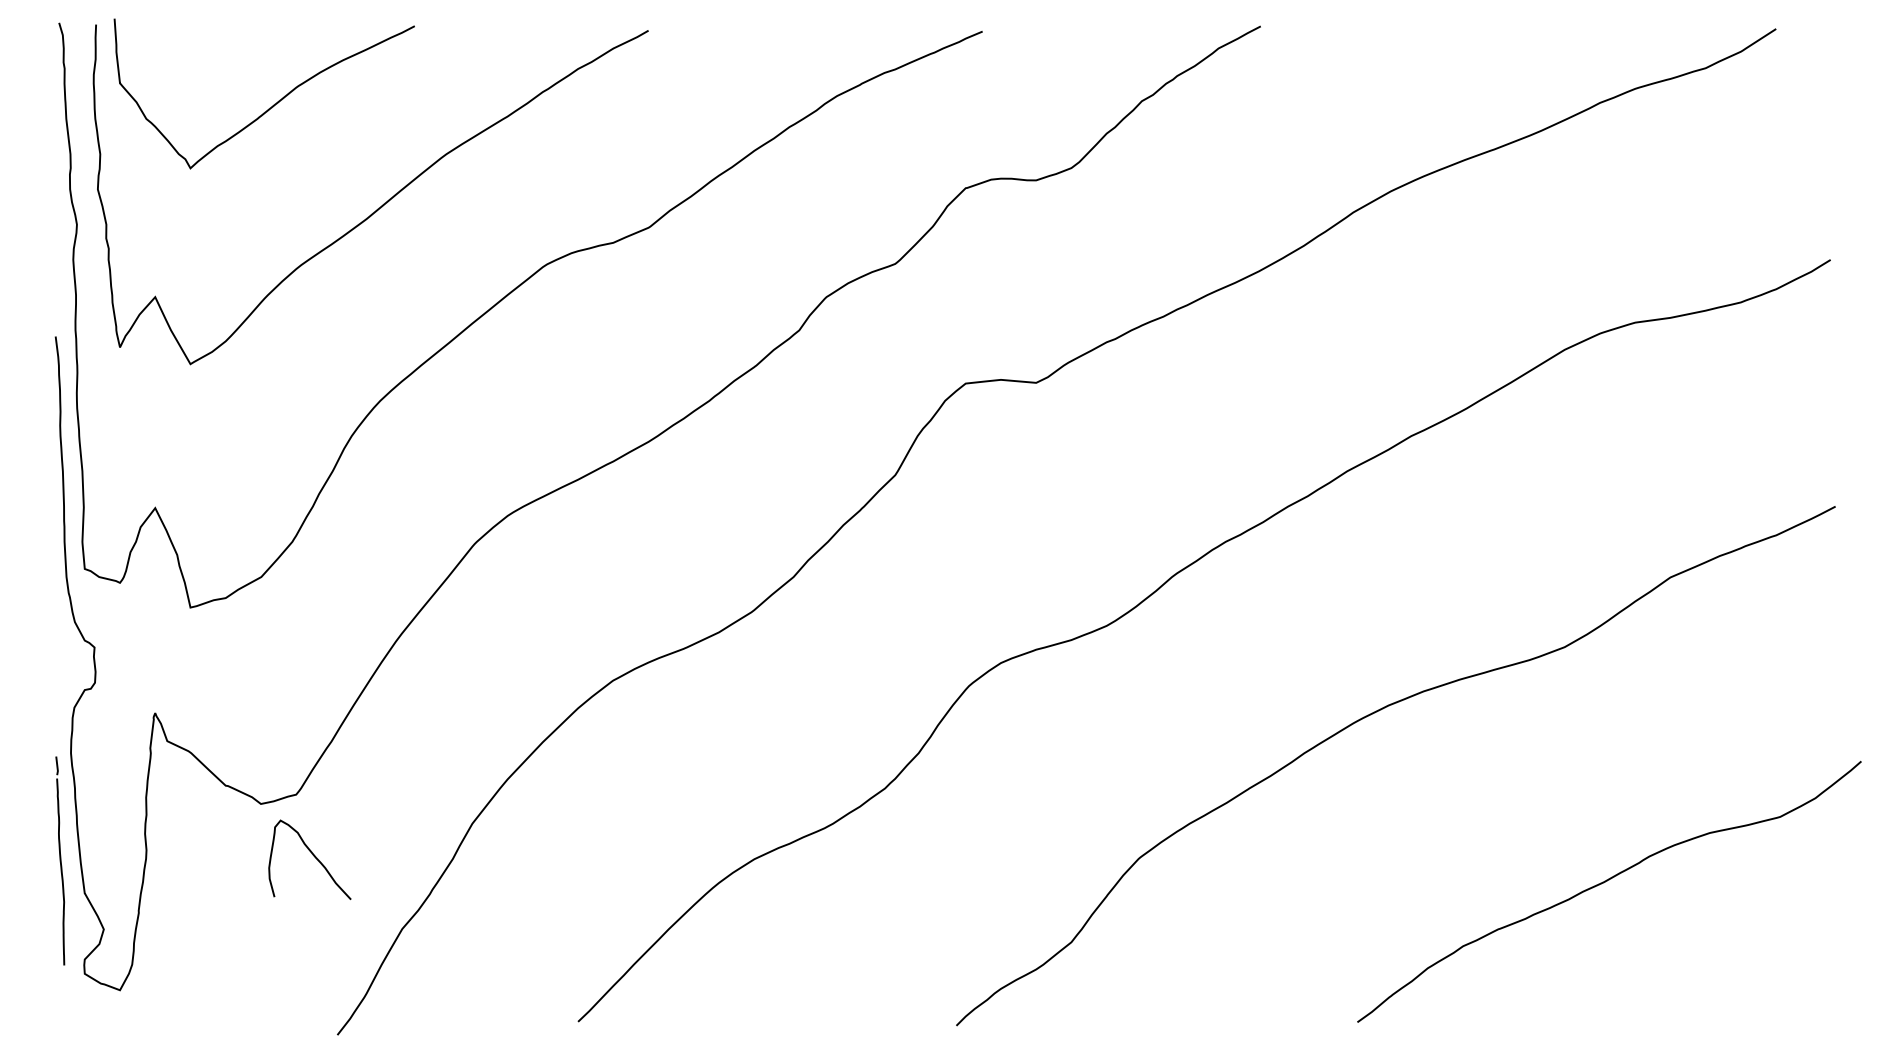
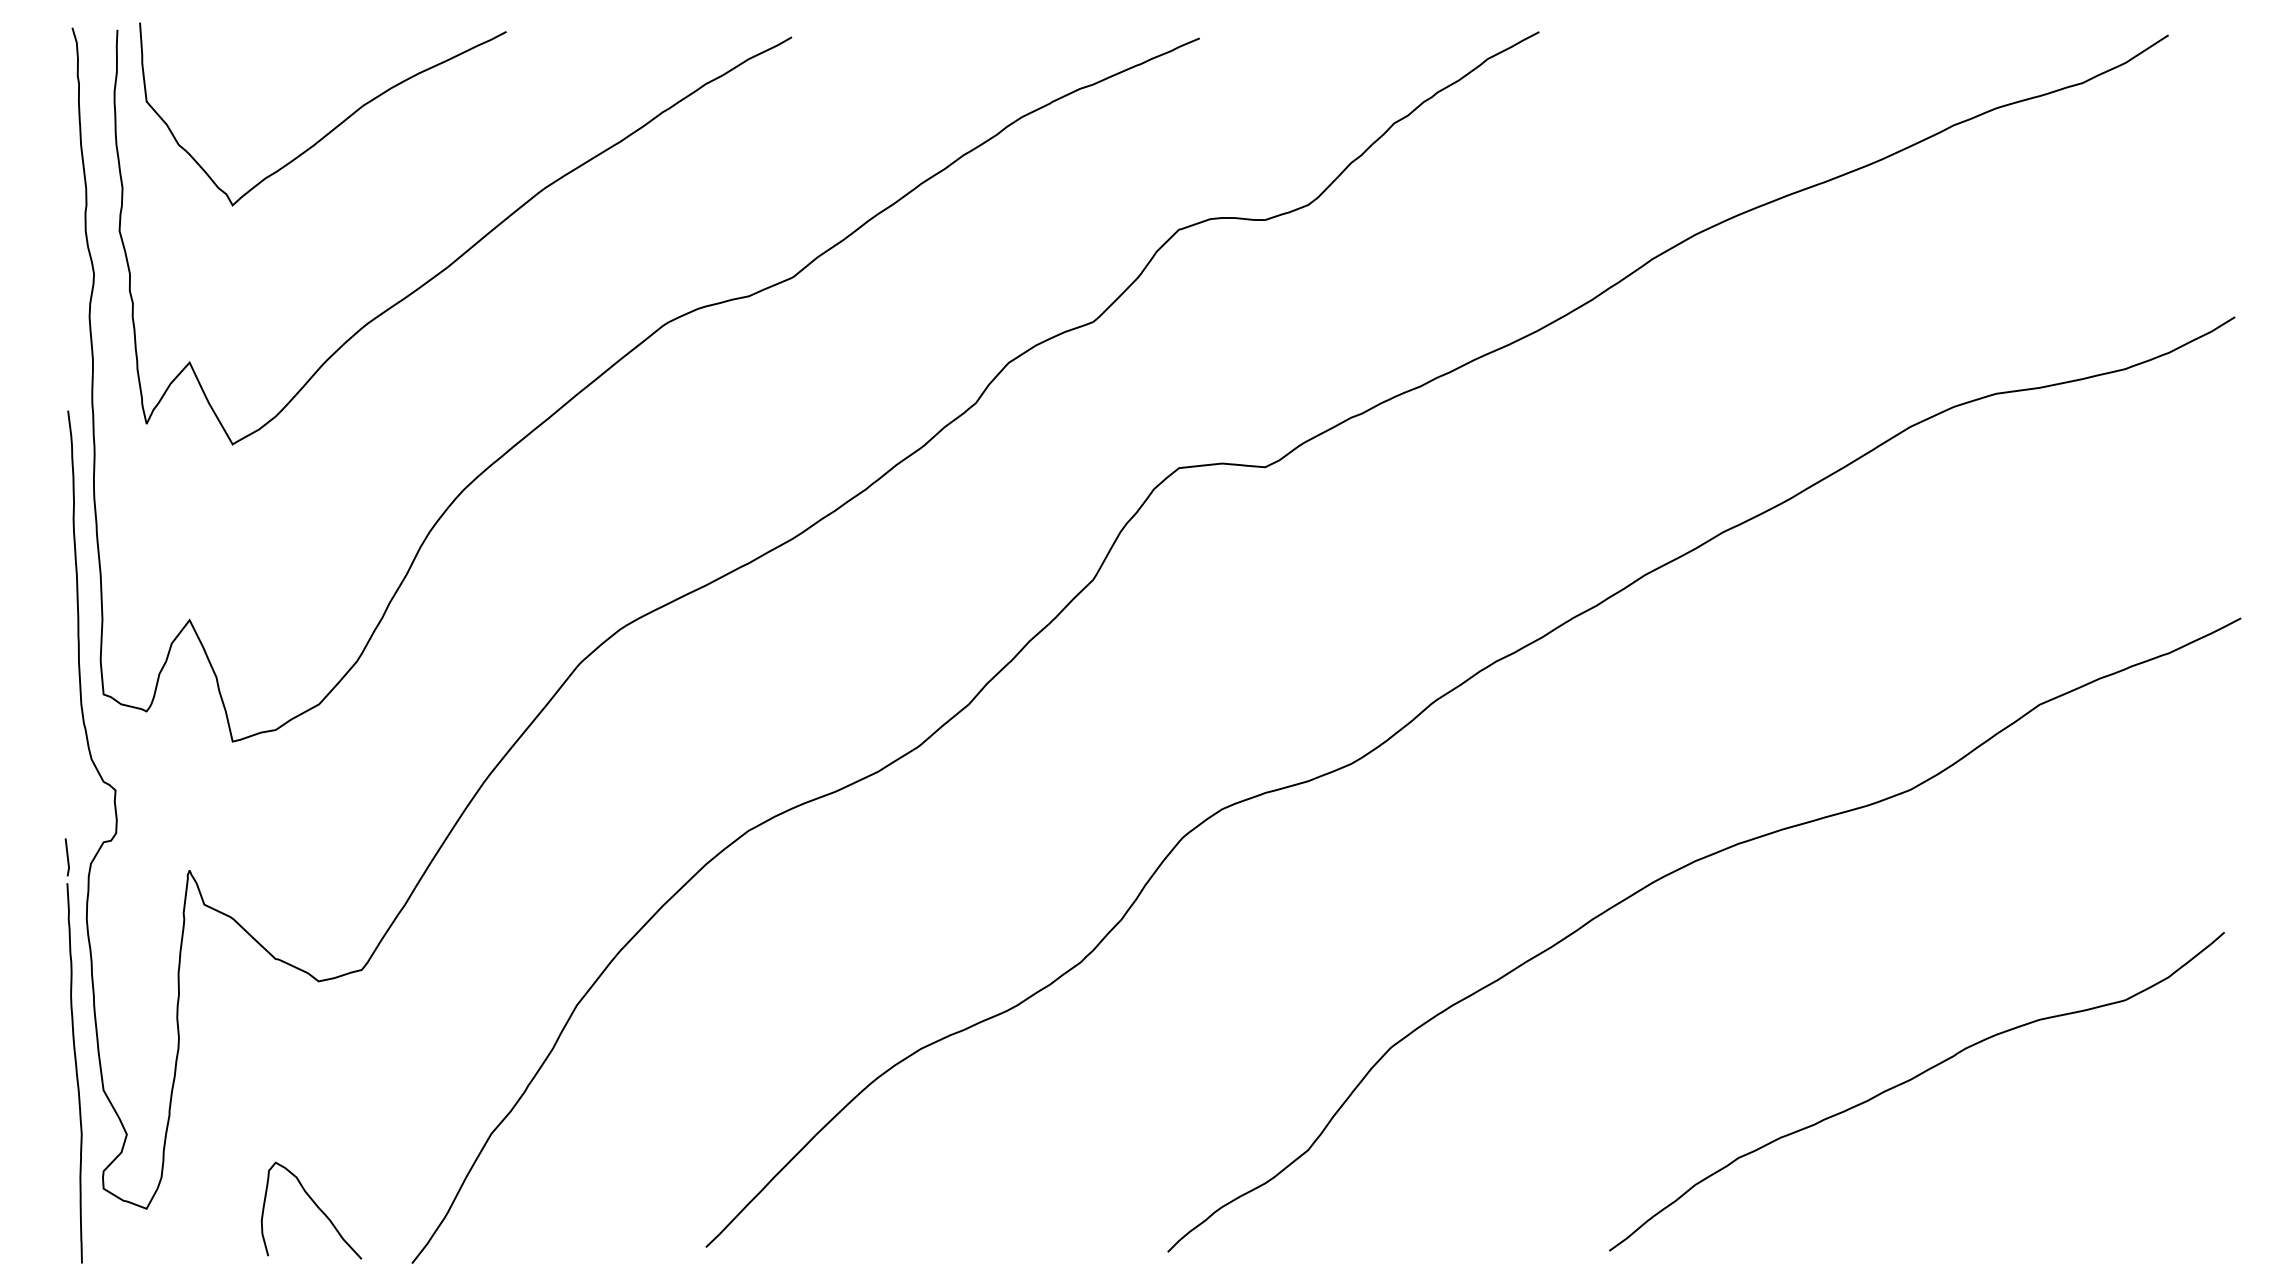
curve: (313, 855) -> (315, 1205), moved
part: (60, 860) -> (73, 1050), size x1.67
curve: (1604, 882) -> (1911, 1080), moved

